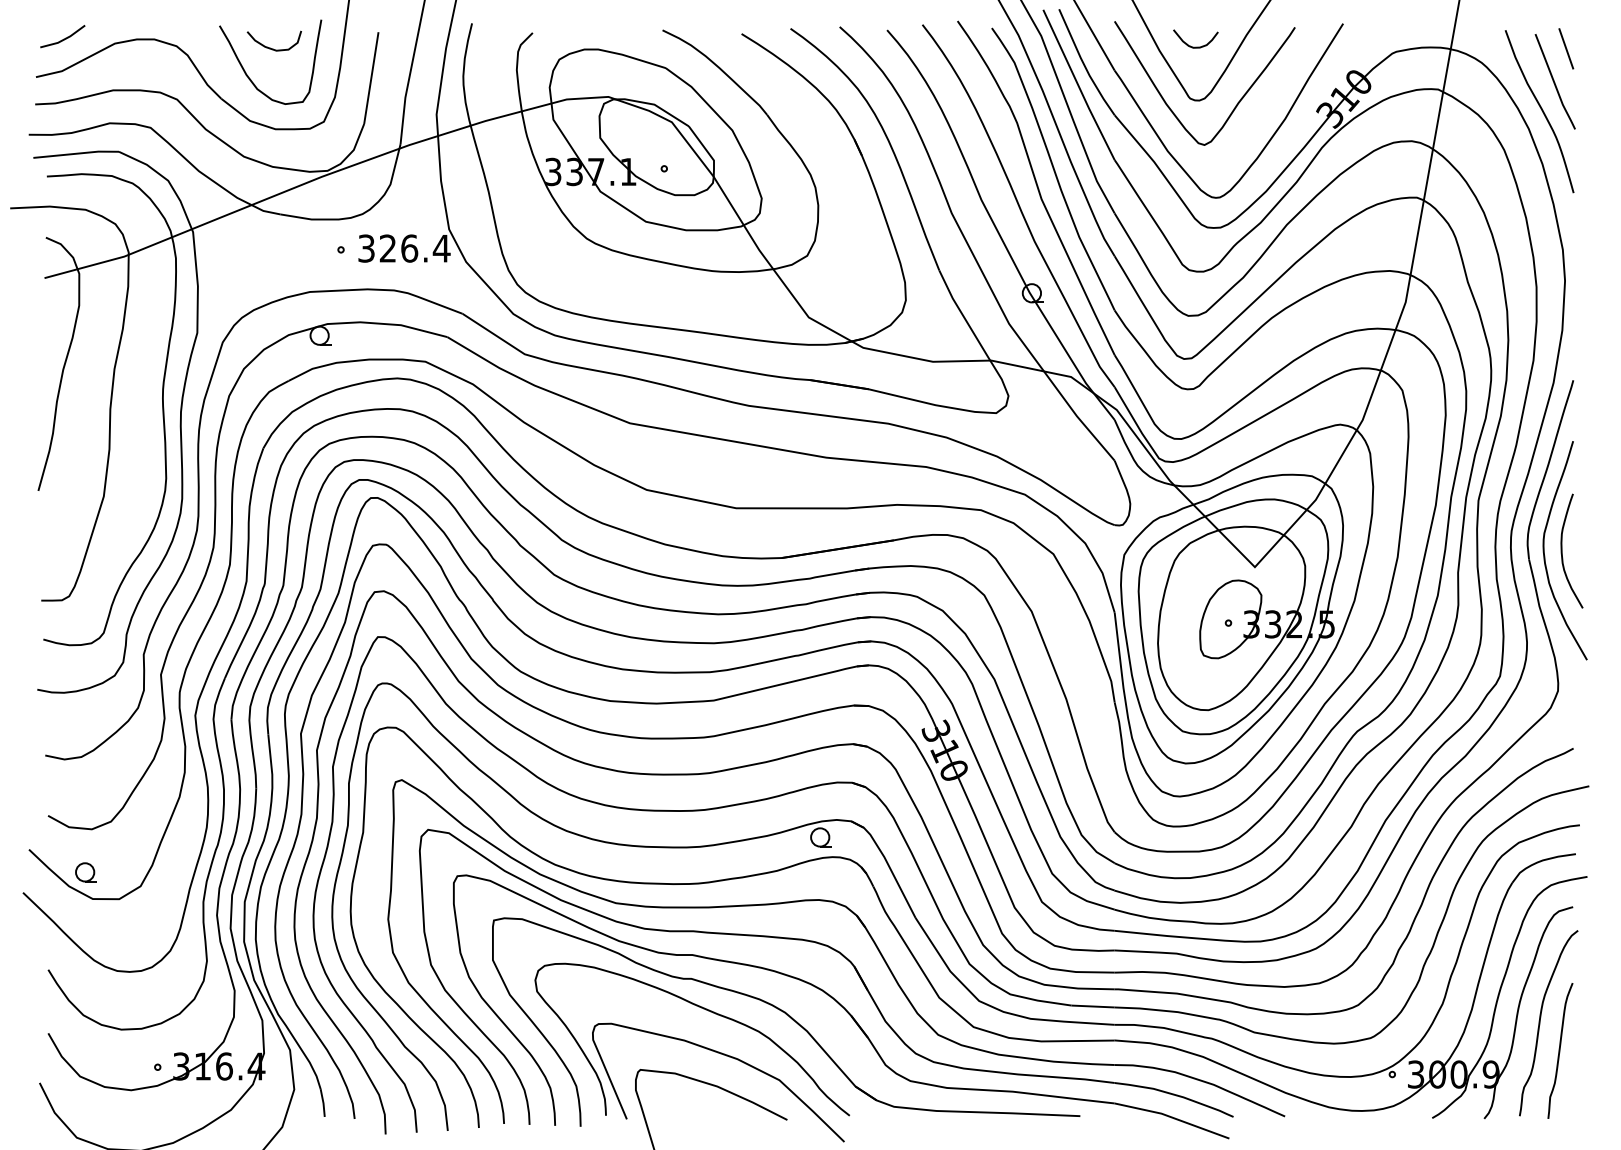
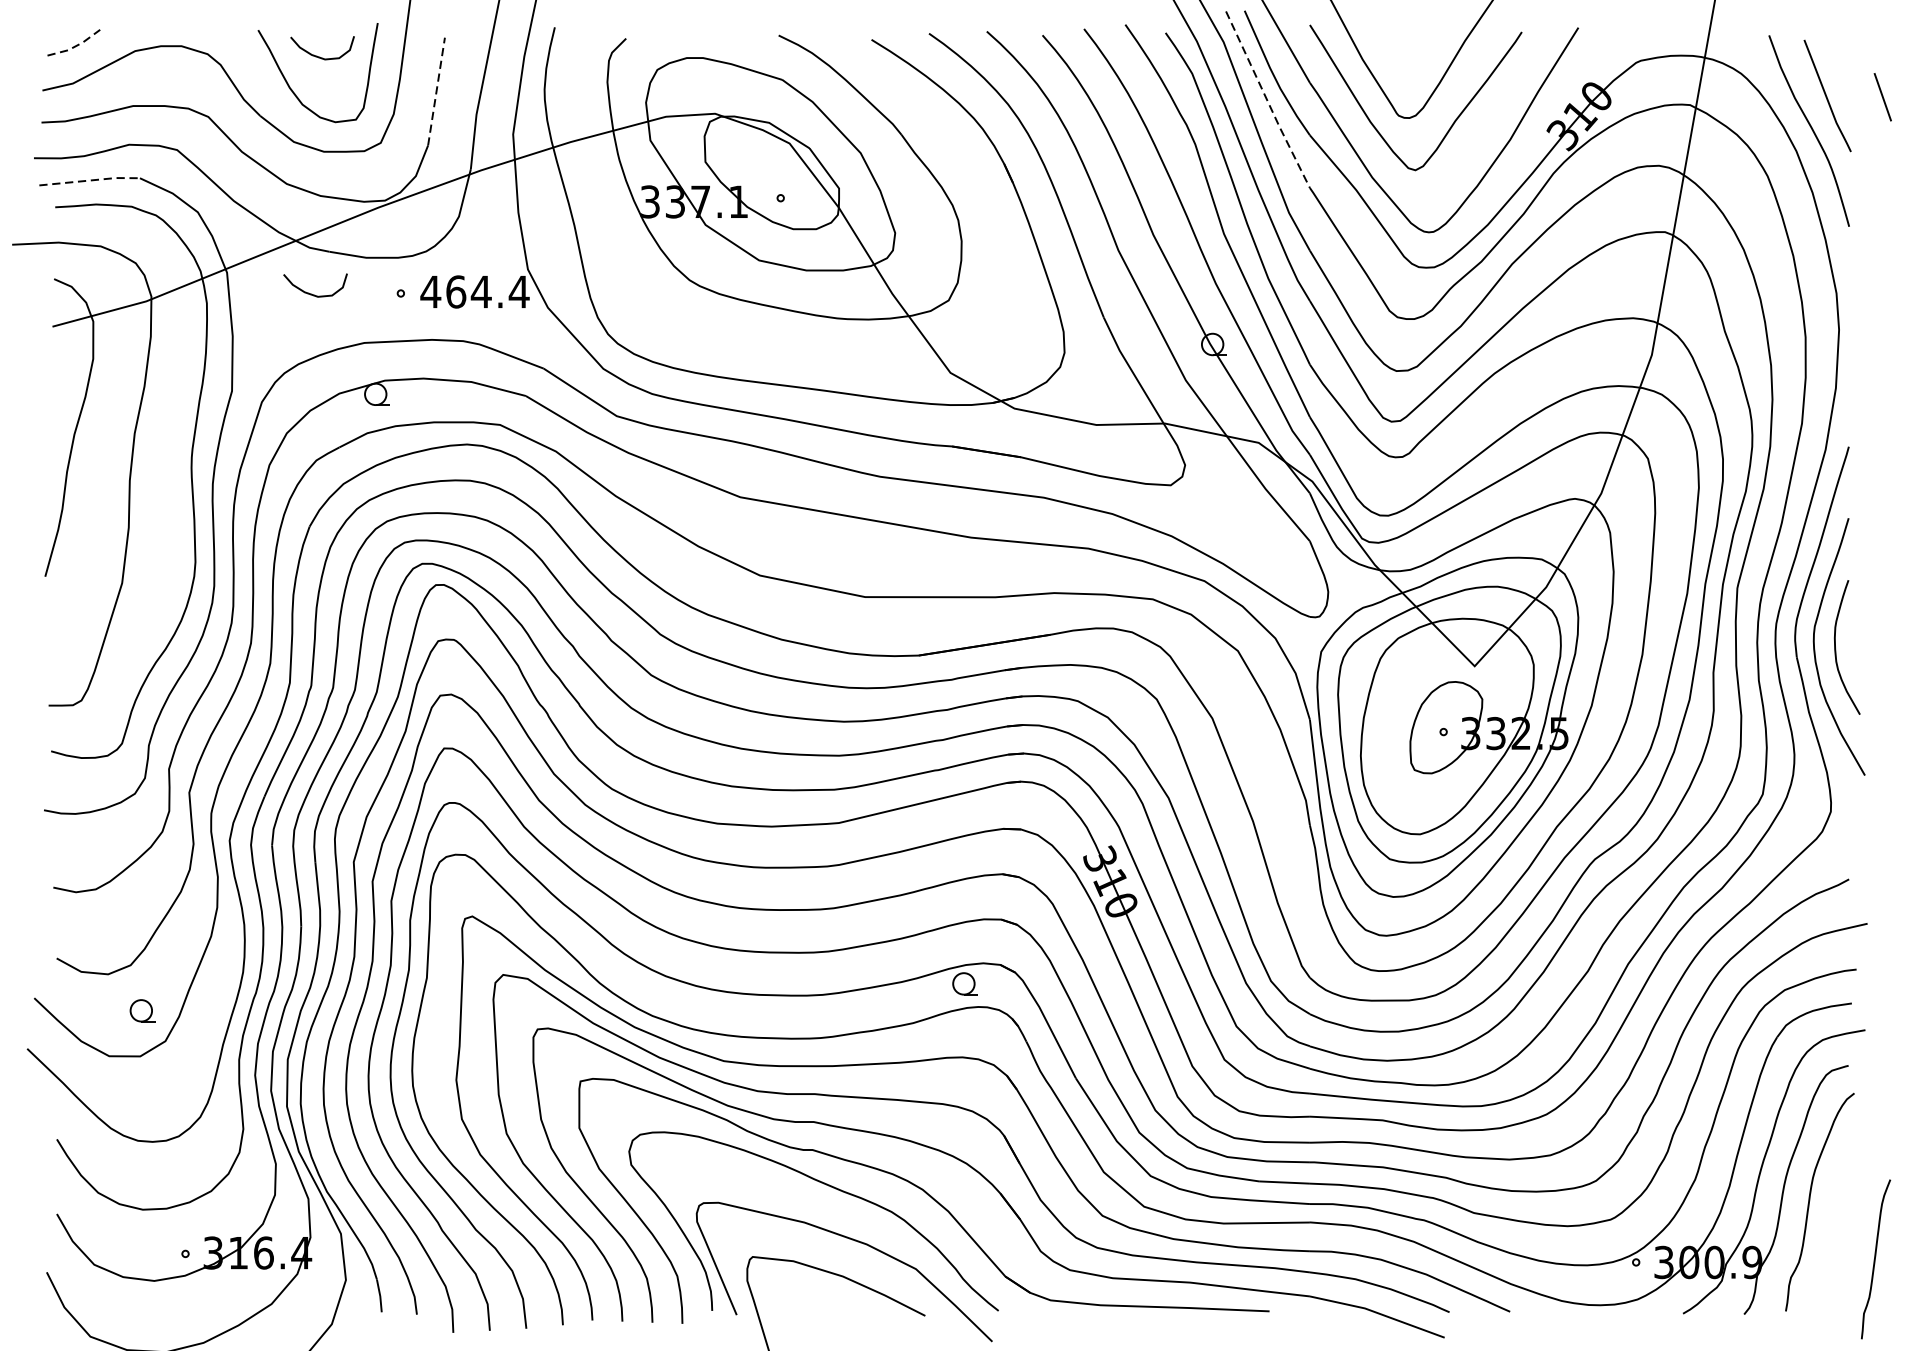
line: (64, 39) -> (75, 46), solid -> dashed
curve: (1195, 46) -> (1404, 54), removed
line: (1566, 48) -> (1883, 96), moved
line: (371, 77) -> (436, 90), solid -> dashed
line: (1078, 85) -> (1267, 100), solid -> dashed
line: (76, 153) -> (90, 180), solid -> dashed
text: (387, 248) -> (455, 291), 326.4 -> 464.4
curve: (264, 249) -> (310, 293), added
part: (85, 872) -> (141, 1010), moved
curve: (1560, 1050) -> (1876, 1258), moved

